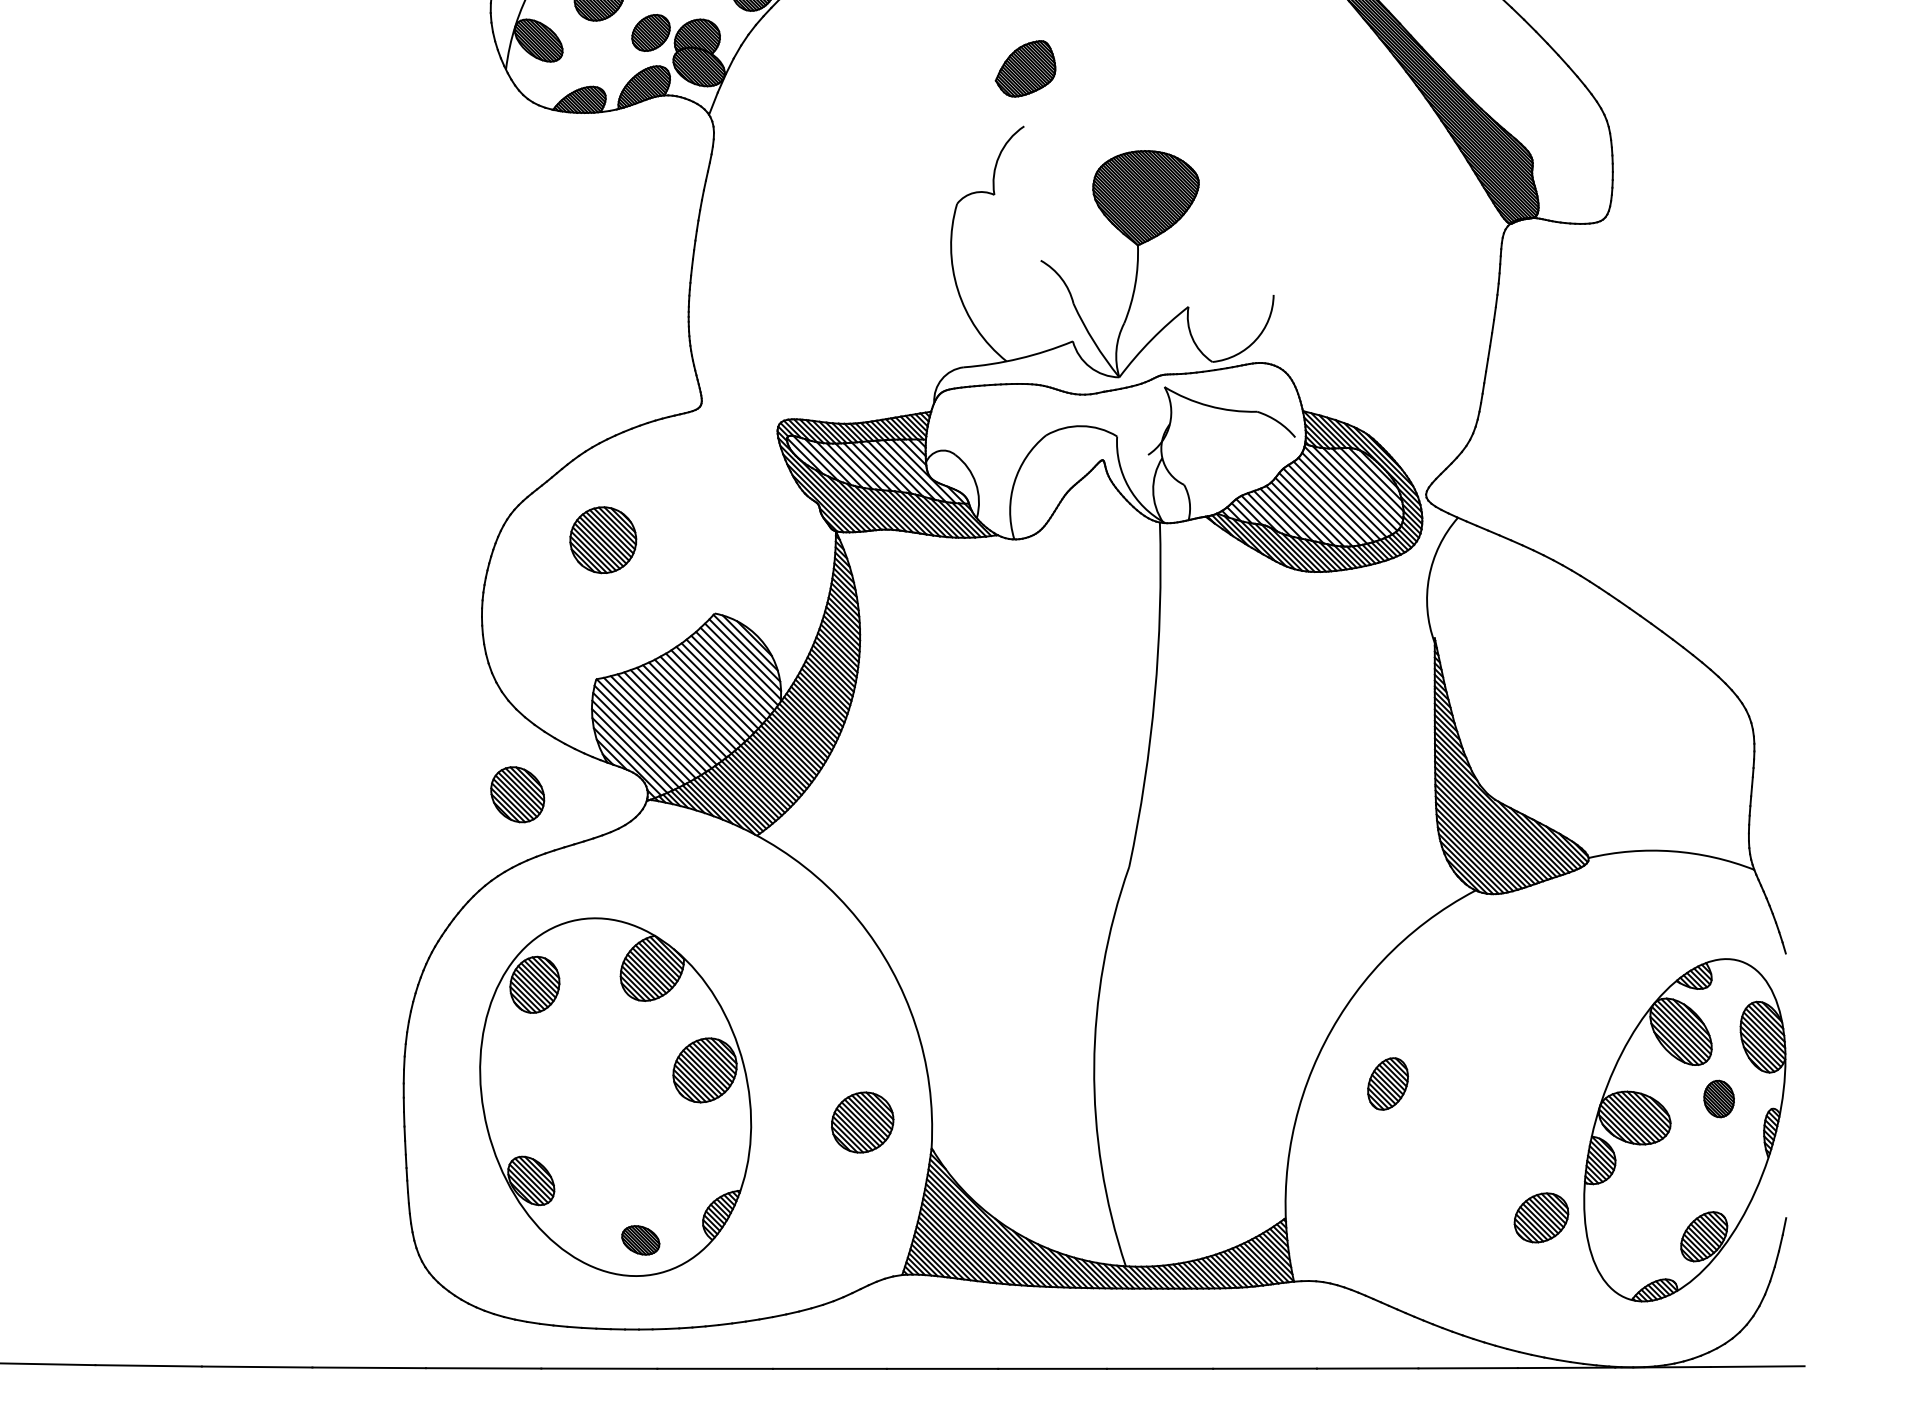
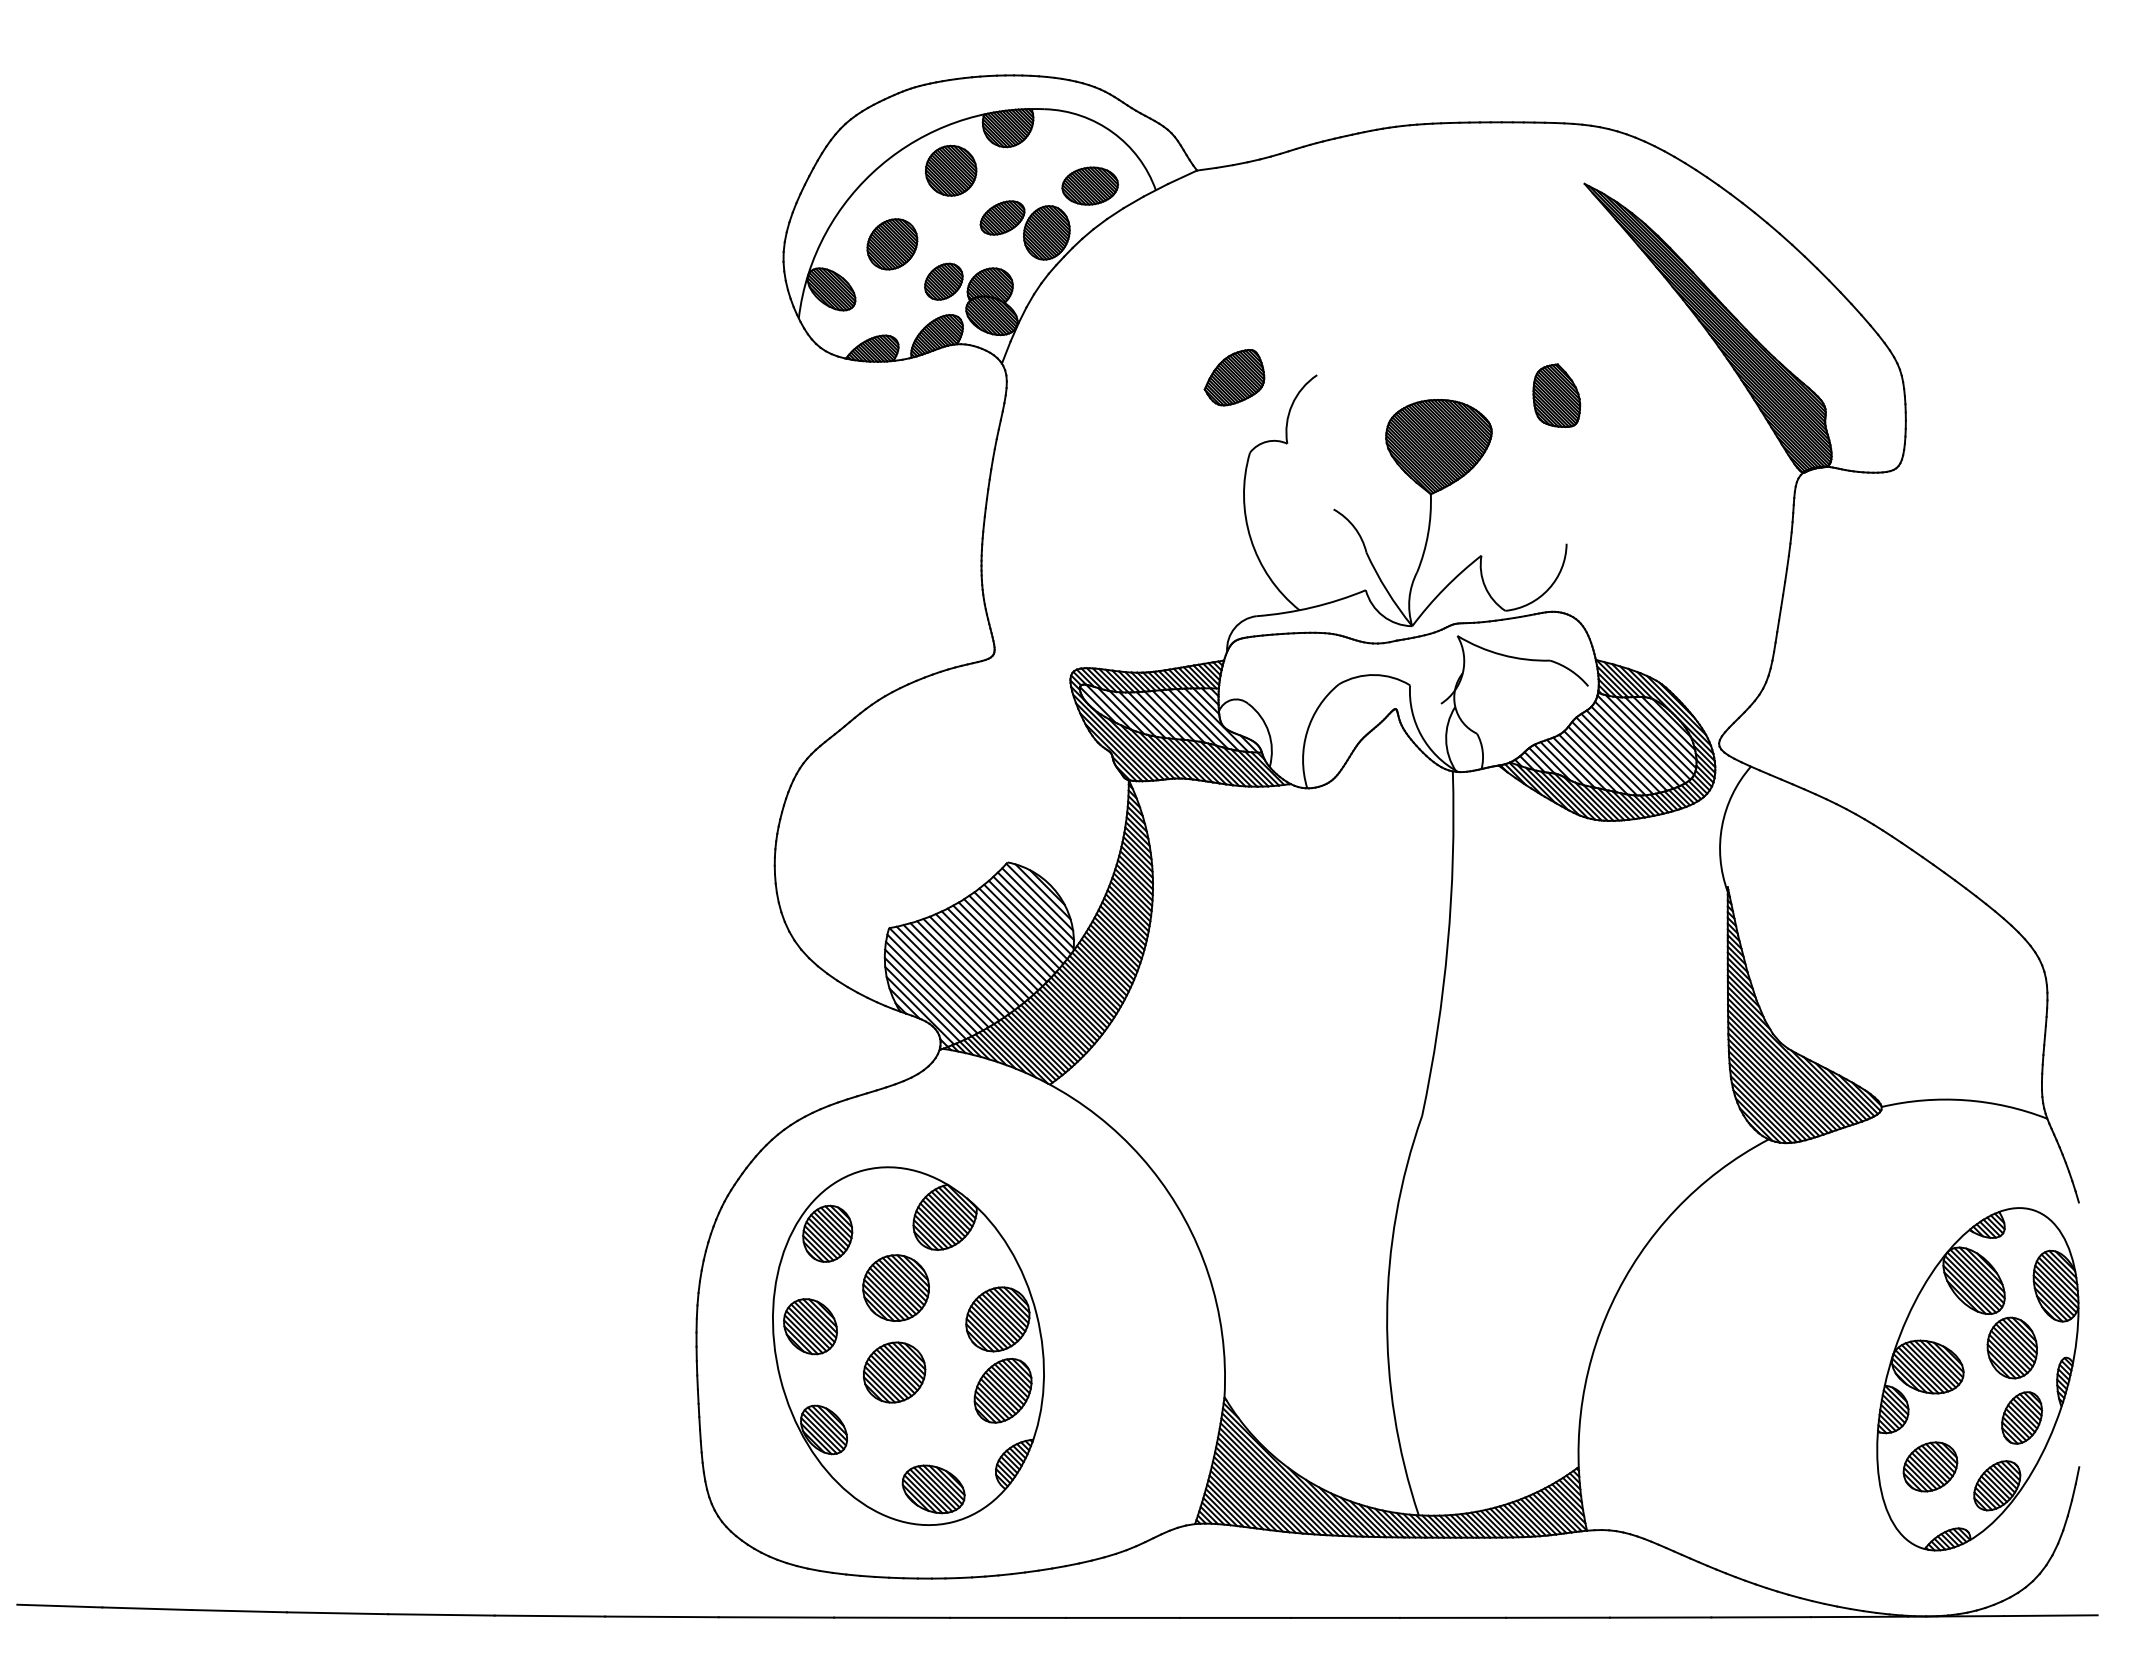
part: (1025, 68) -> (1234, 377), moved
part: (1263, 146) -> (1556, 395), added
part: (602, 539) -> (895, 1287), moved
part: (517, 794) -> (810, 1326), moved
part: (1387, 1083) -> (2021, 1417), moved
part: (1718, 1098) -> (2011, 1347), size x1.67
part: (862, 1122) -> (894, 1372), moved
part: (709, 1141) -> (1002, 1390), added
part: (1541, 1217) -> (1930, 1466), moved
part: (640, 1240) -> (933, 1489), size x1.67

